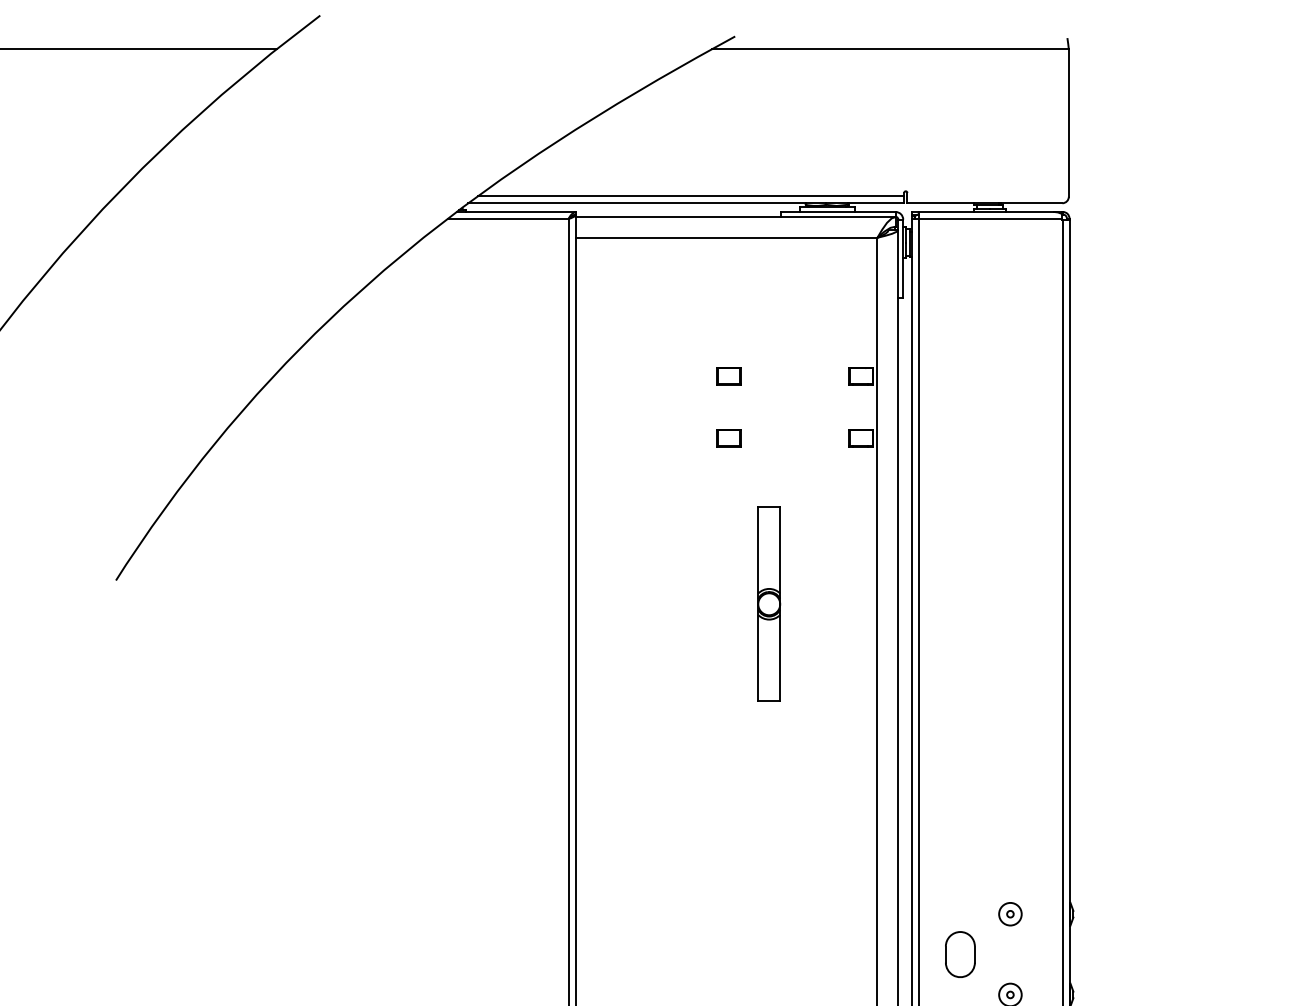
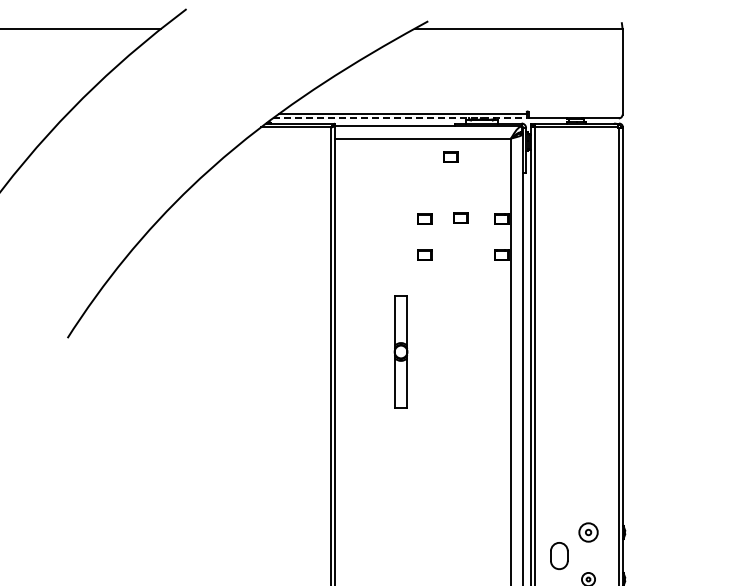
line: (685, 203) -> (399, 118), solid -> dashed
part: (773, 268) -> (450, 156), added
part: (790, 373) -> (460, 217), added
part: (768, 603) -> (400, 351), moved
part: (1010, 914) -> (588, 532), size x1.4

